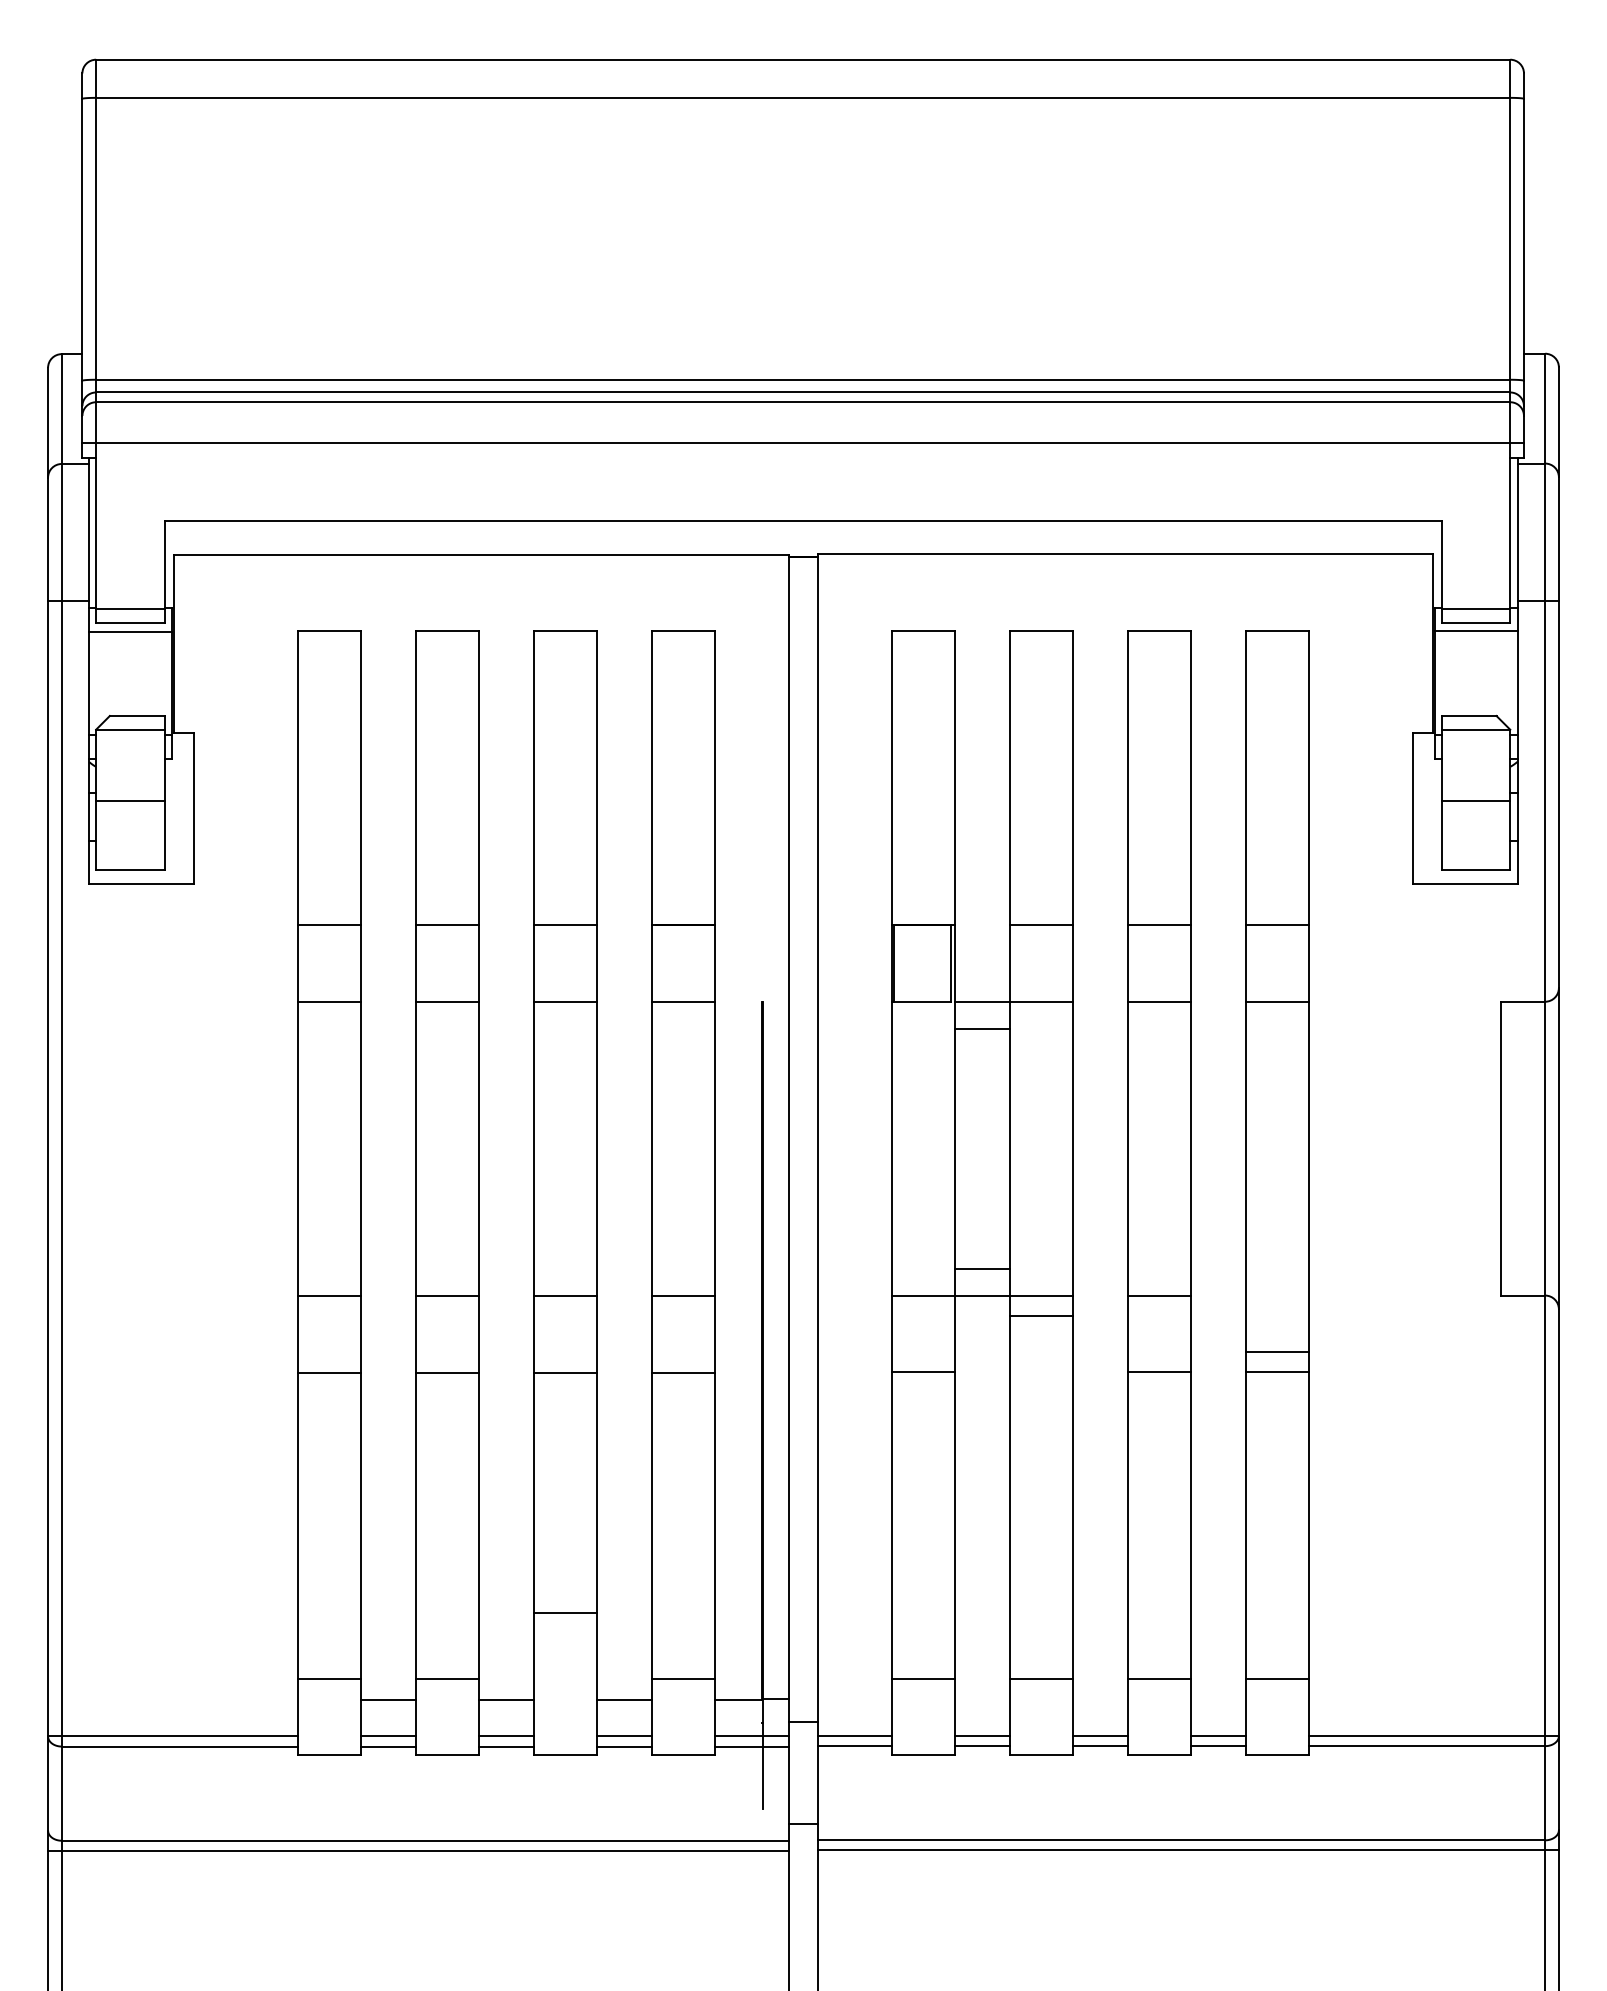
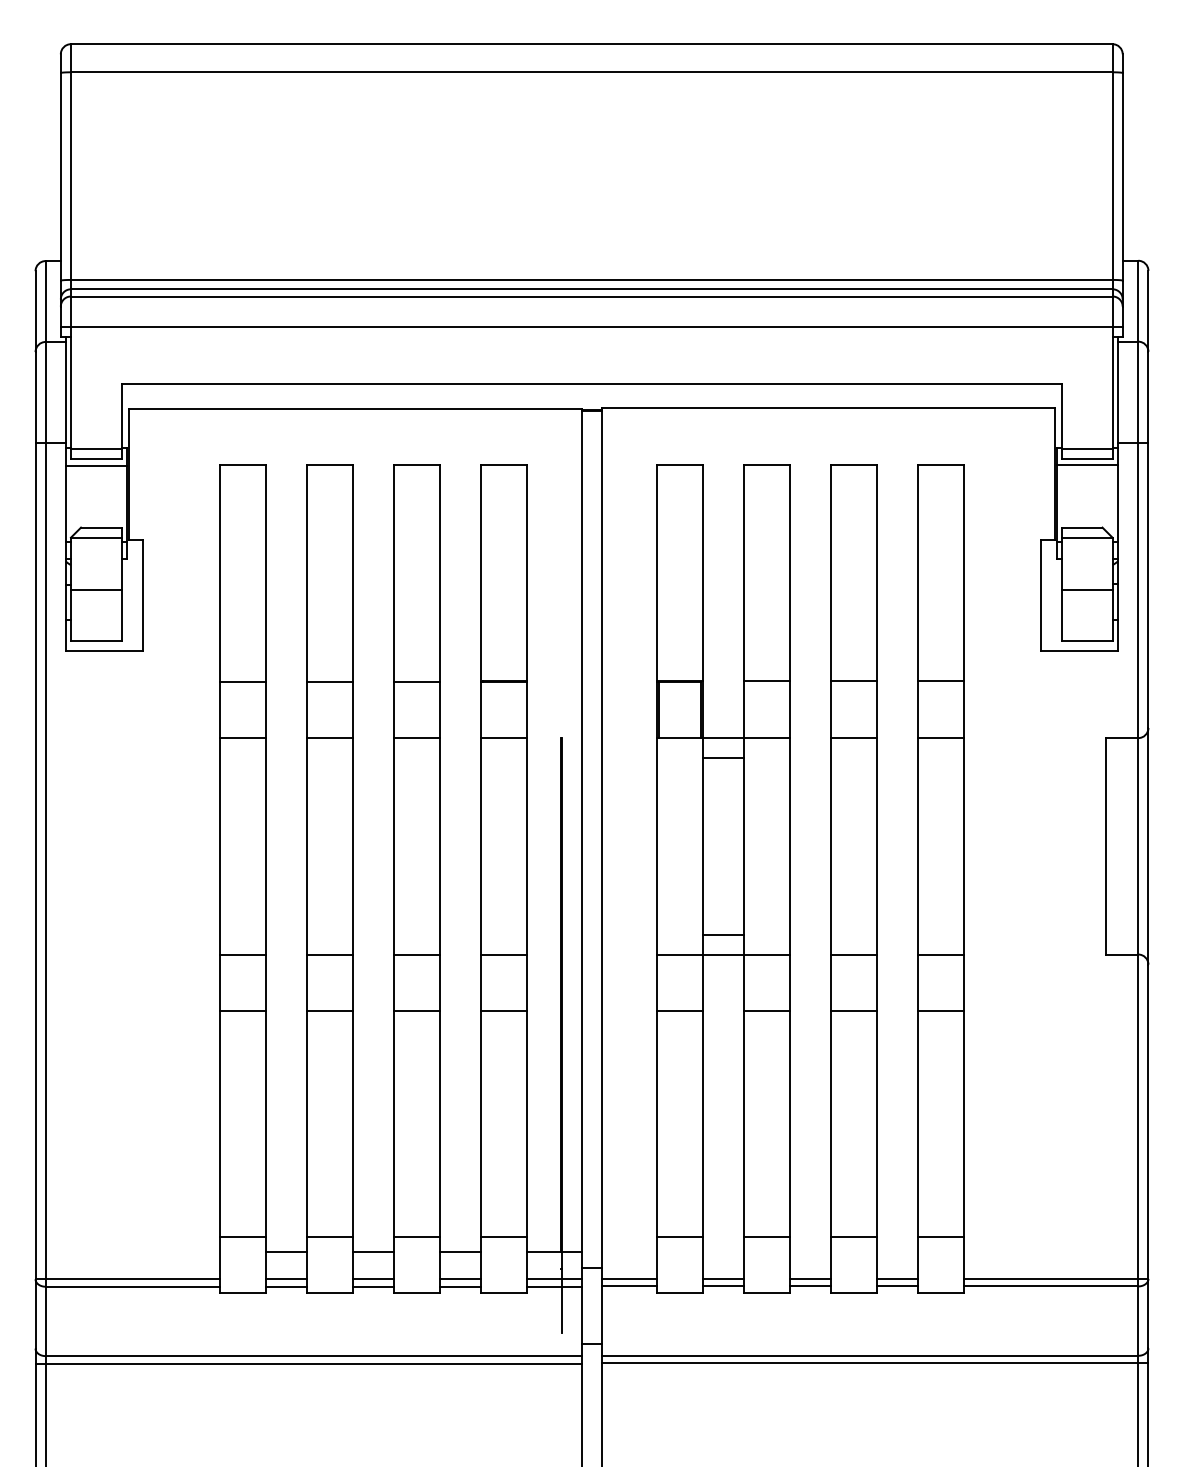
line: (1040, 1316) -> (766, 1011), moved
line: (1277, 1351) -> (941, 954), moved
line: (565, 1613) -> (416, 1237), moved

